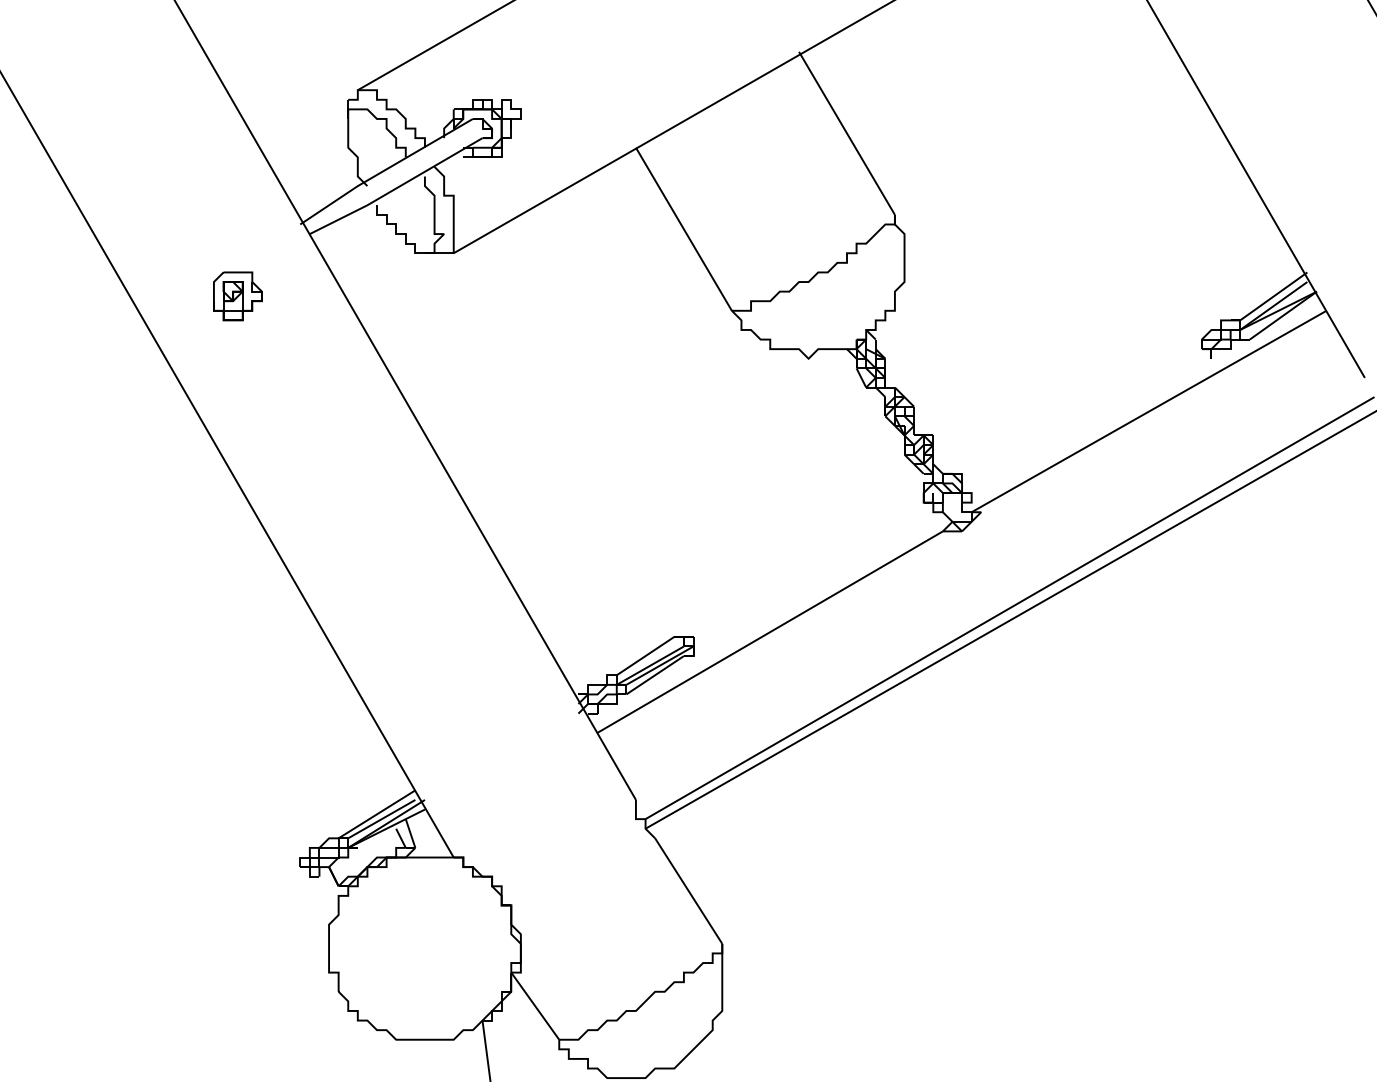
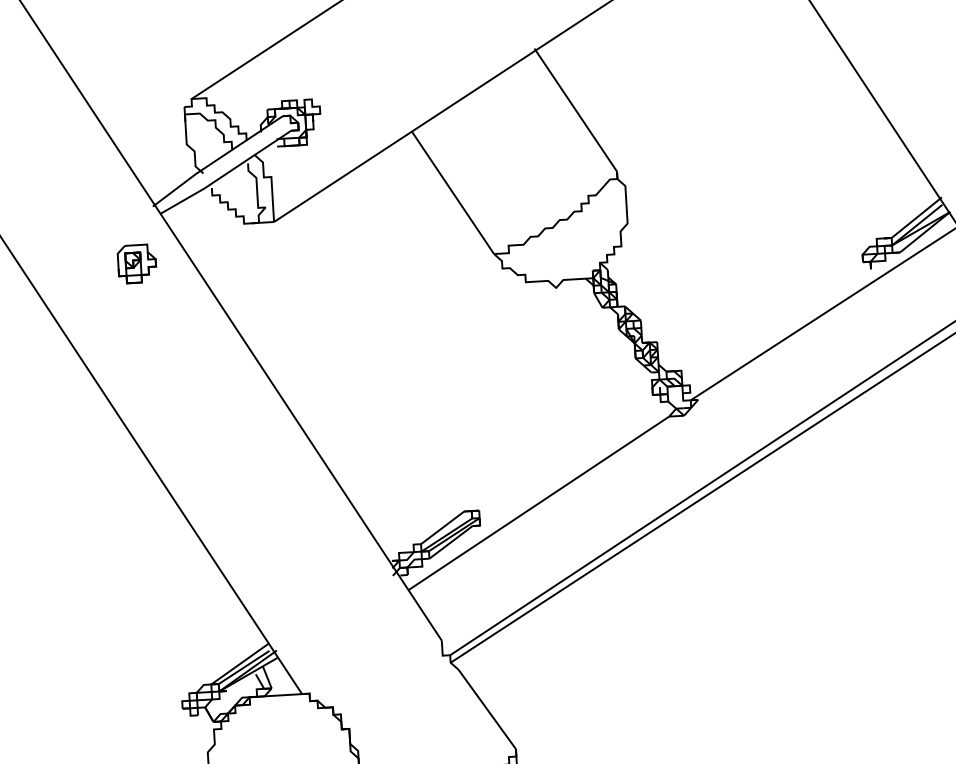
part: (237, 296) -> (136, 264), moved

